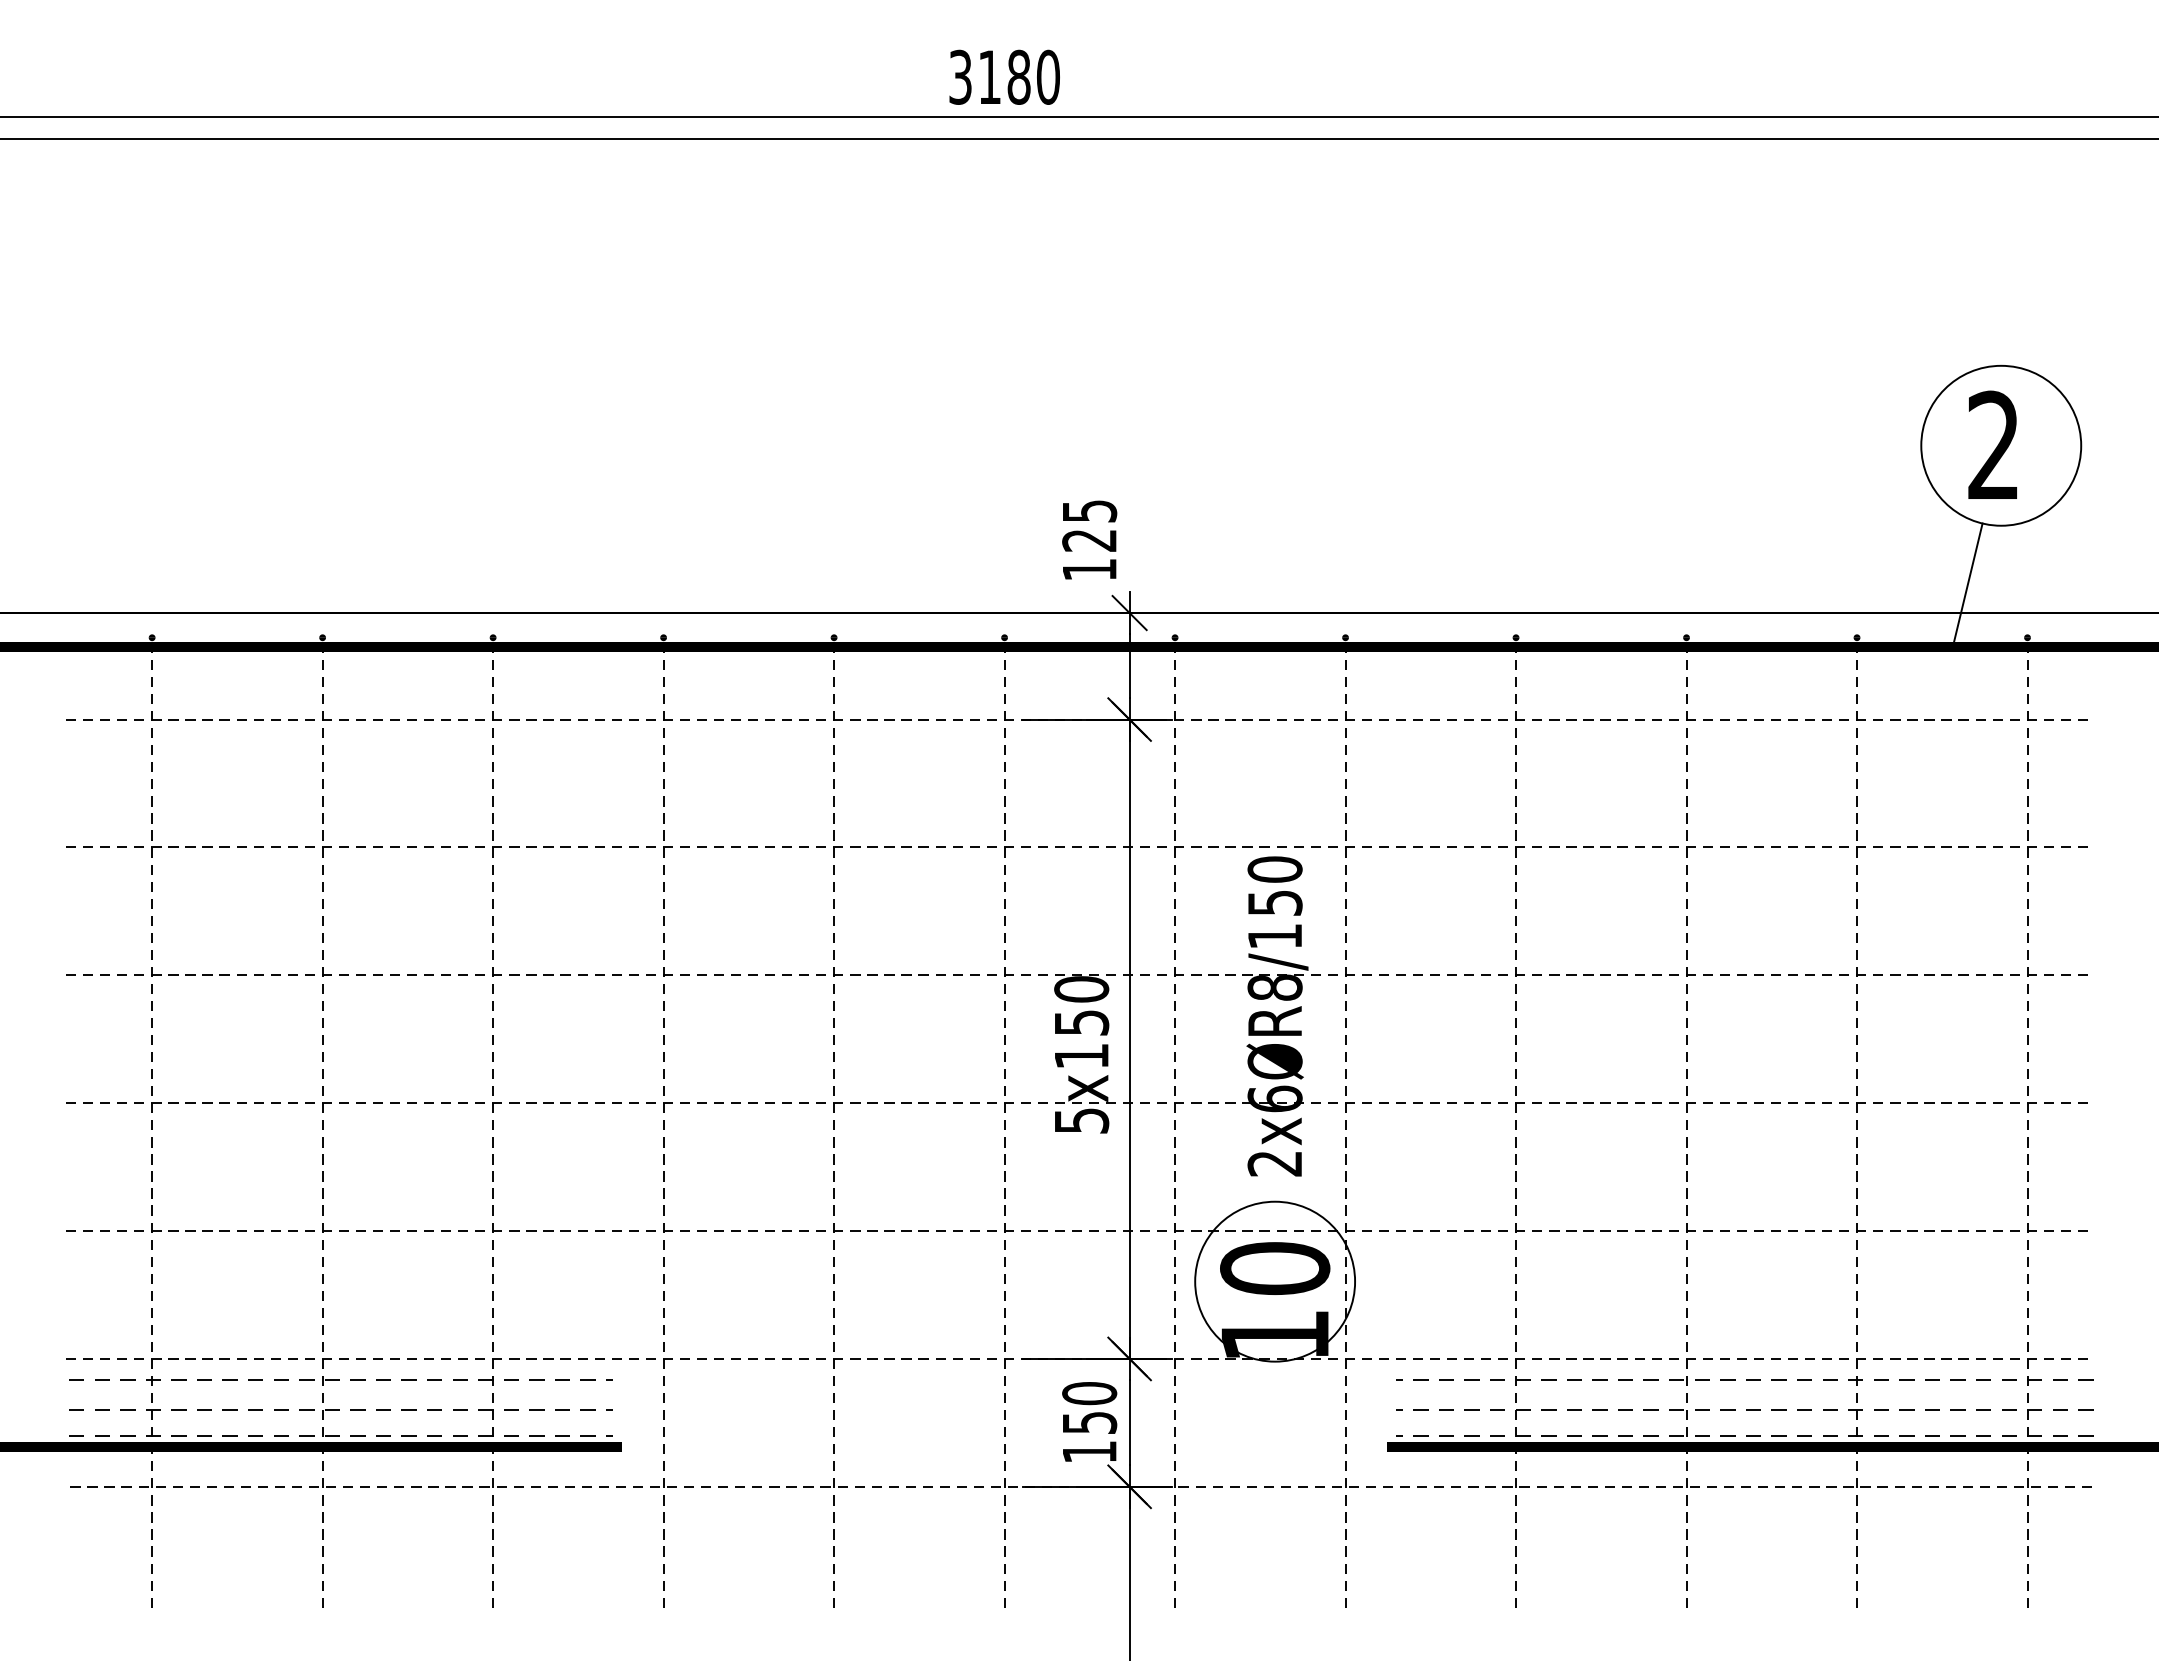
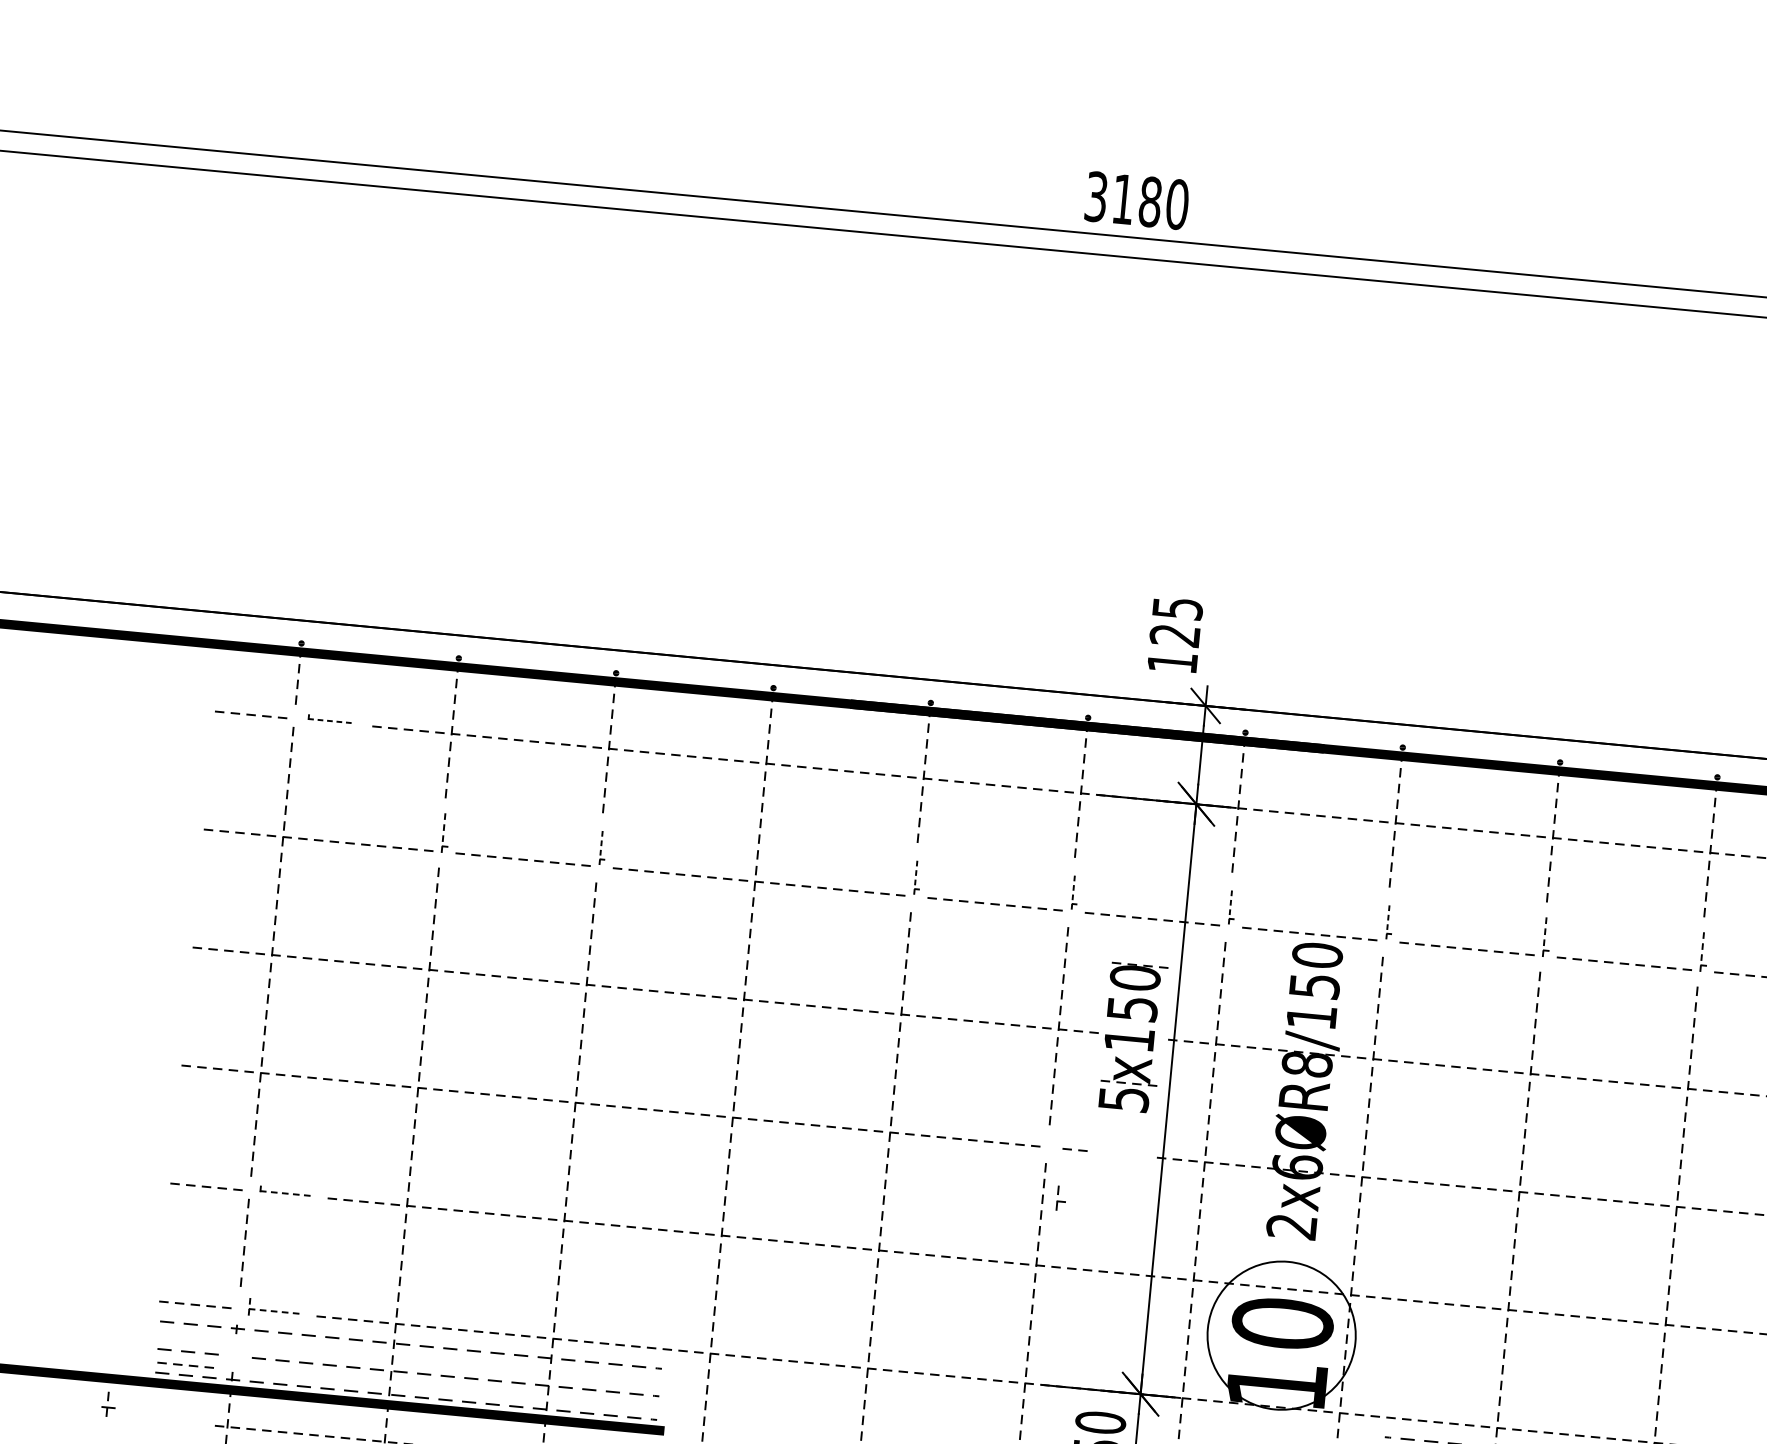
part: (190, 715) -> (330, 718), size x0.6
part: (326, 826) -> (445, 832), size x0.7
part: (496, 826) -> (602, 847), size x0.6
part: (837, 826) -> (917, 877), size x0.6
part: (1008, 826) -> (1075, 892), size x0.6
part: (1178, 826) -> (1232, 907), size x0.6
part: (1349, 826) -> (1389, 922), size x0.6
part: (1519, 826) -> (1546, 936), size x0.7
part: (1690, 826) -> (1704, 951), size x0.7
part: (1084, 1053) -> (1132, 1037), moved
part: (1008, 1099) -> (1061, 1198), moved
part: (190, 1227) -> (285, 1191), size x0.7
part: (190, 1355) -> (274, 1309), size x0.7
part: (153, 1406) -> (108, 1404), moved
line: (97, 1486) -> (182, 1364), moved

